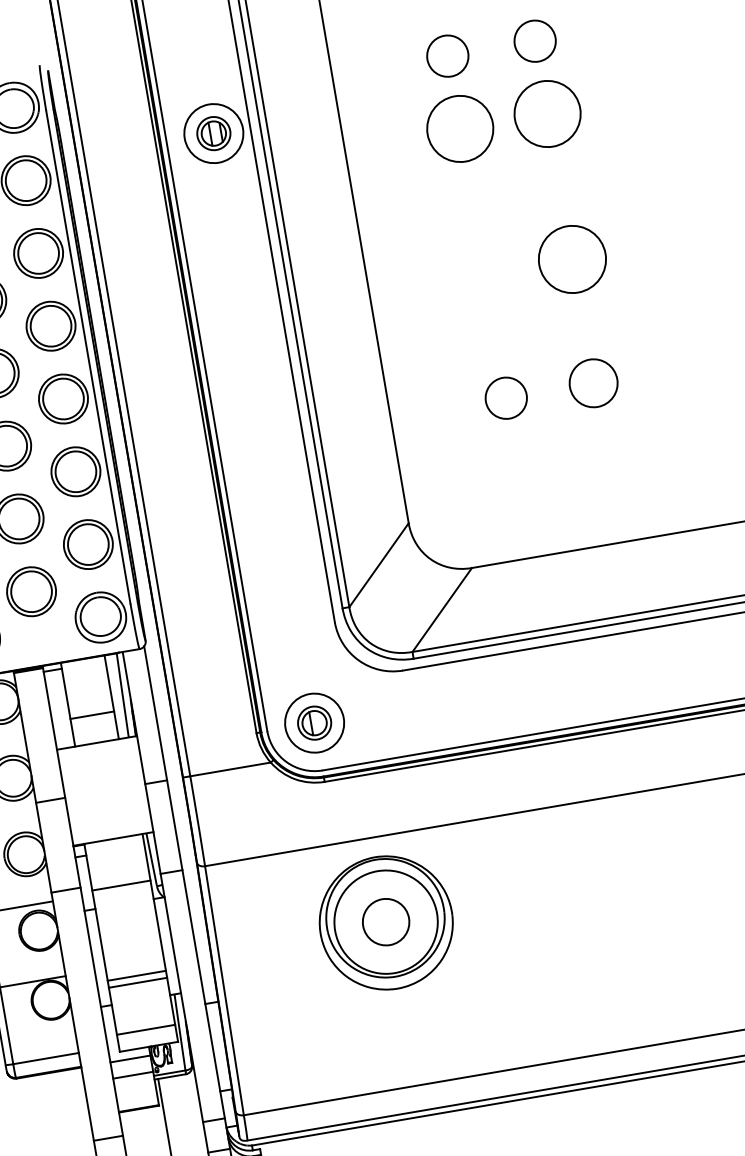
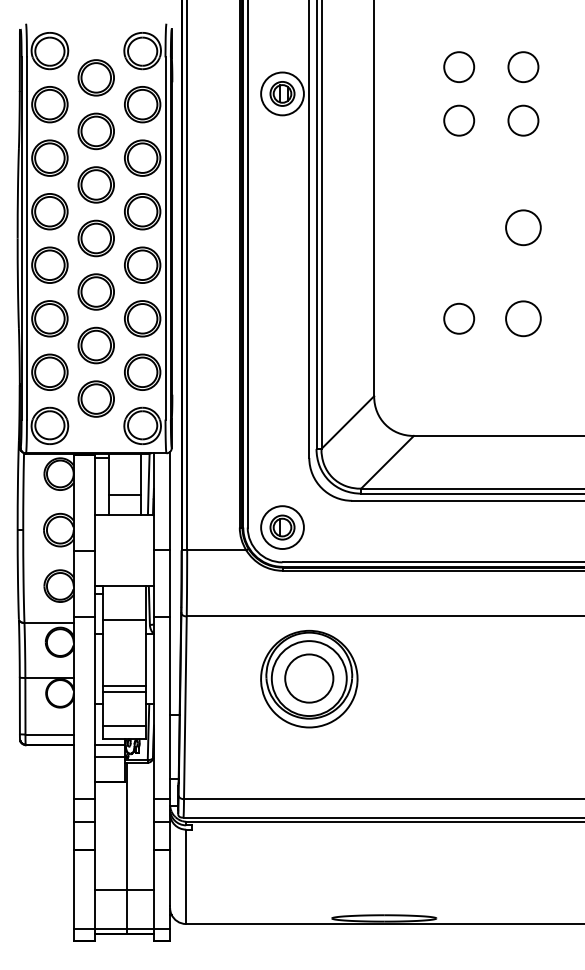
circle: (547, 113) -> (523, 120), size x0.62
circle: (460, 128) -> (459, 120), size x0.62
circle: (572, 259) -> (523, 227), size x0.71
circle: (386, 922) -> (309, 678), size x1.43

